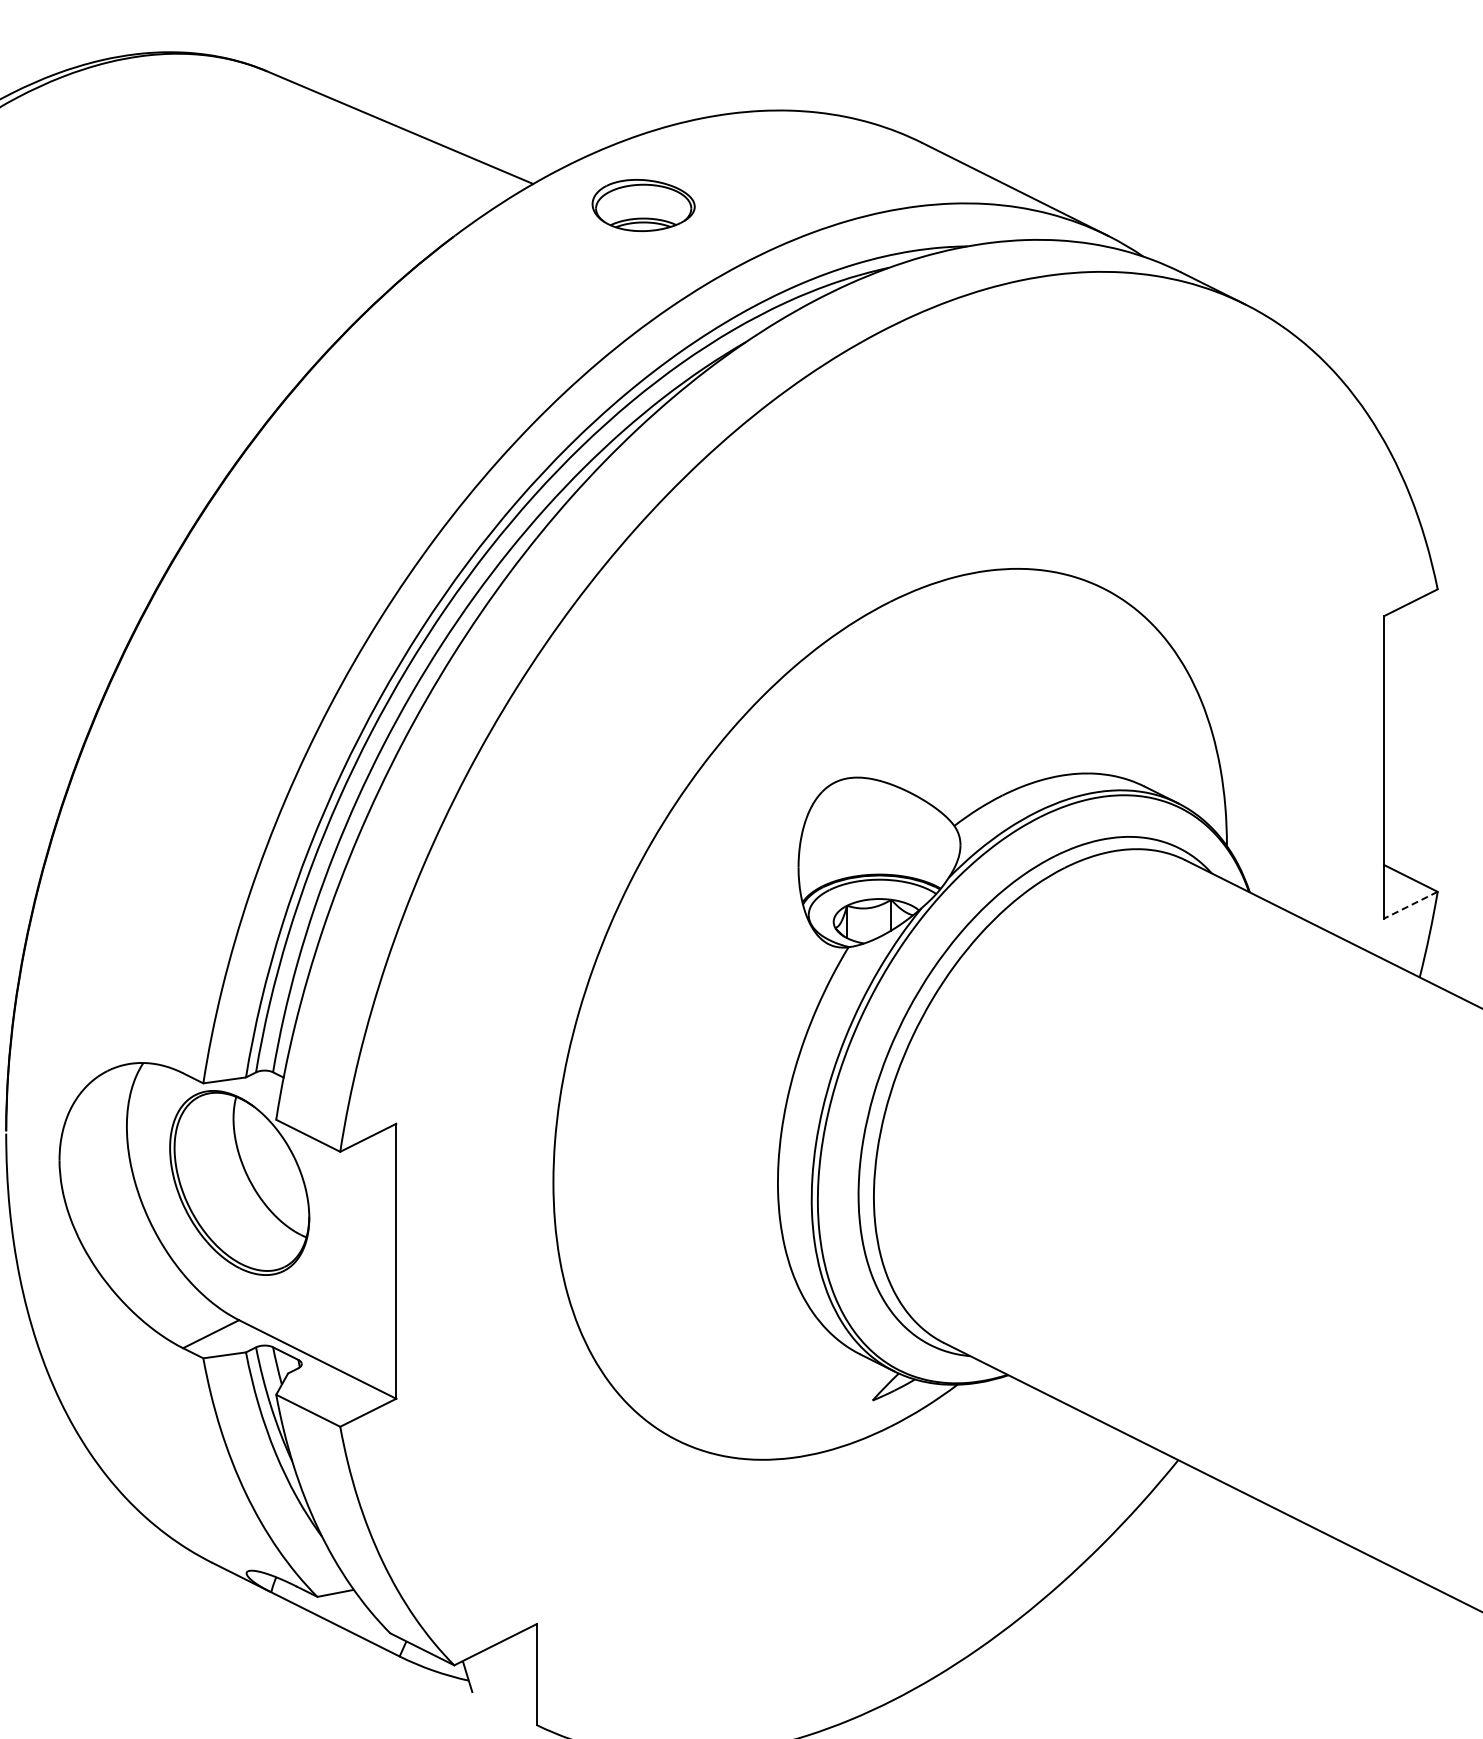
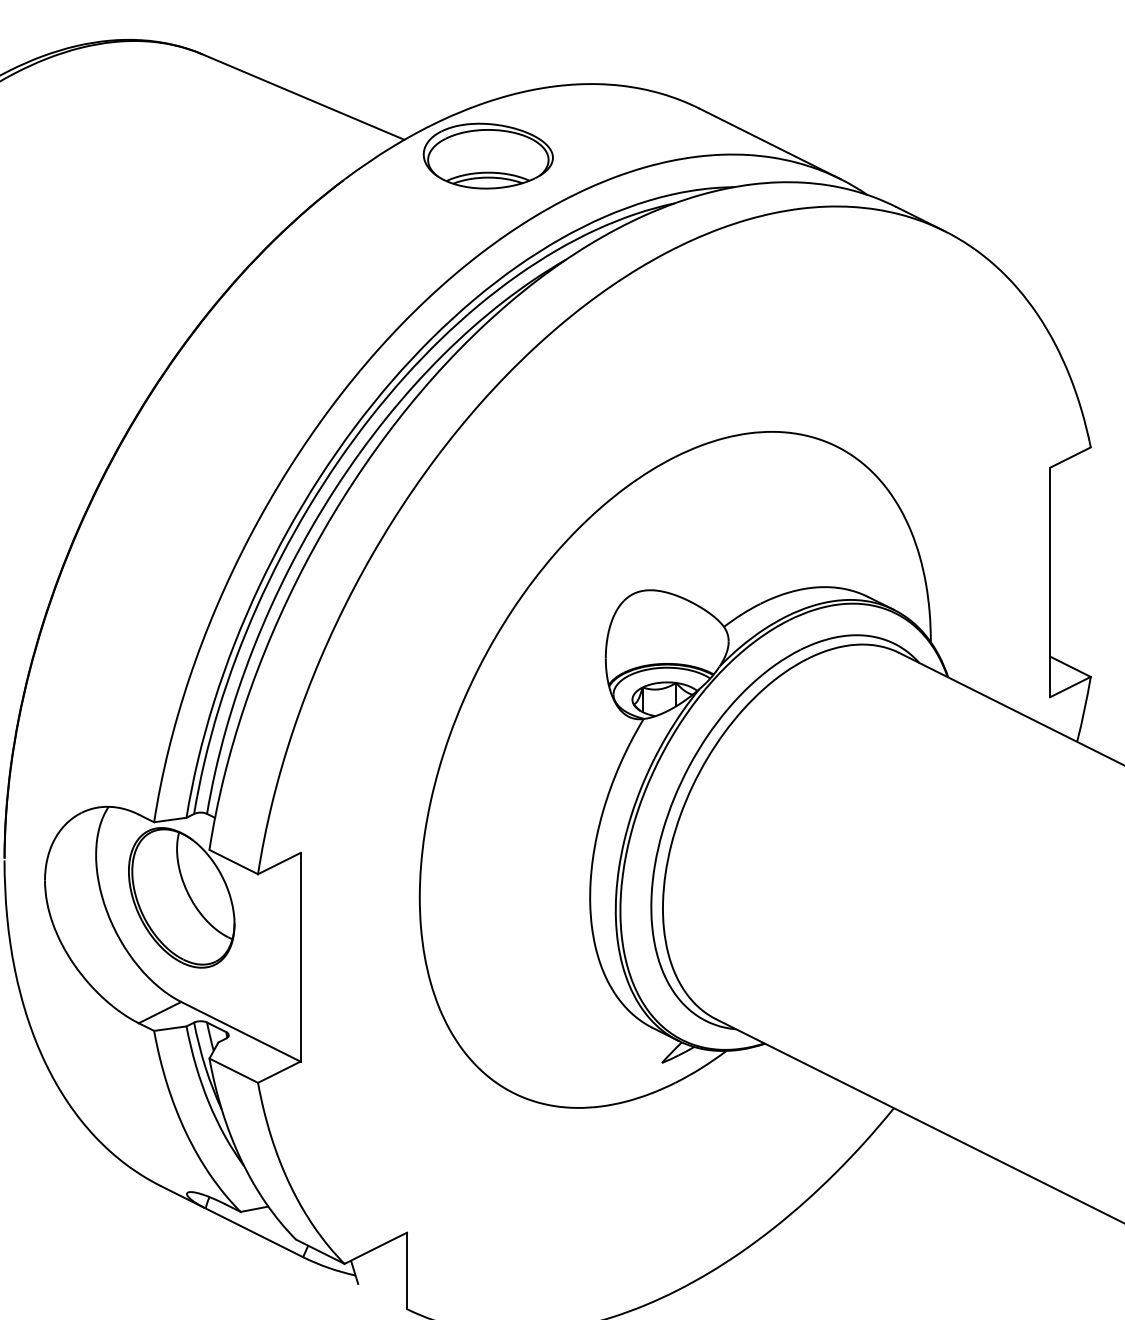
part: (643, 205) -> (488, 156), size x1.67
line: (1410, 905) -> (1070, 687), dashed -> solid

